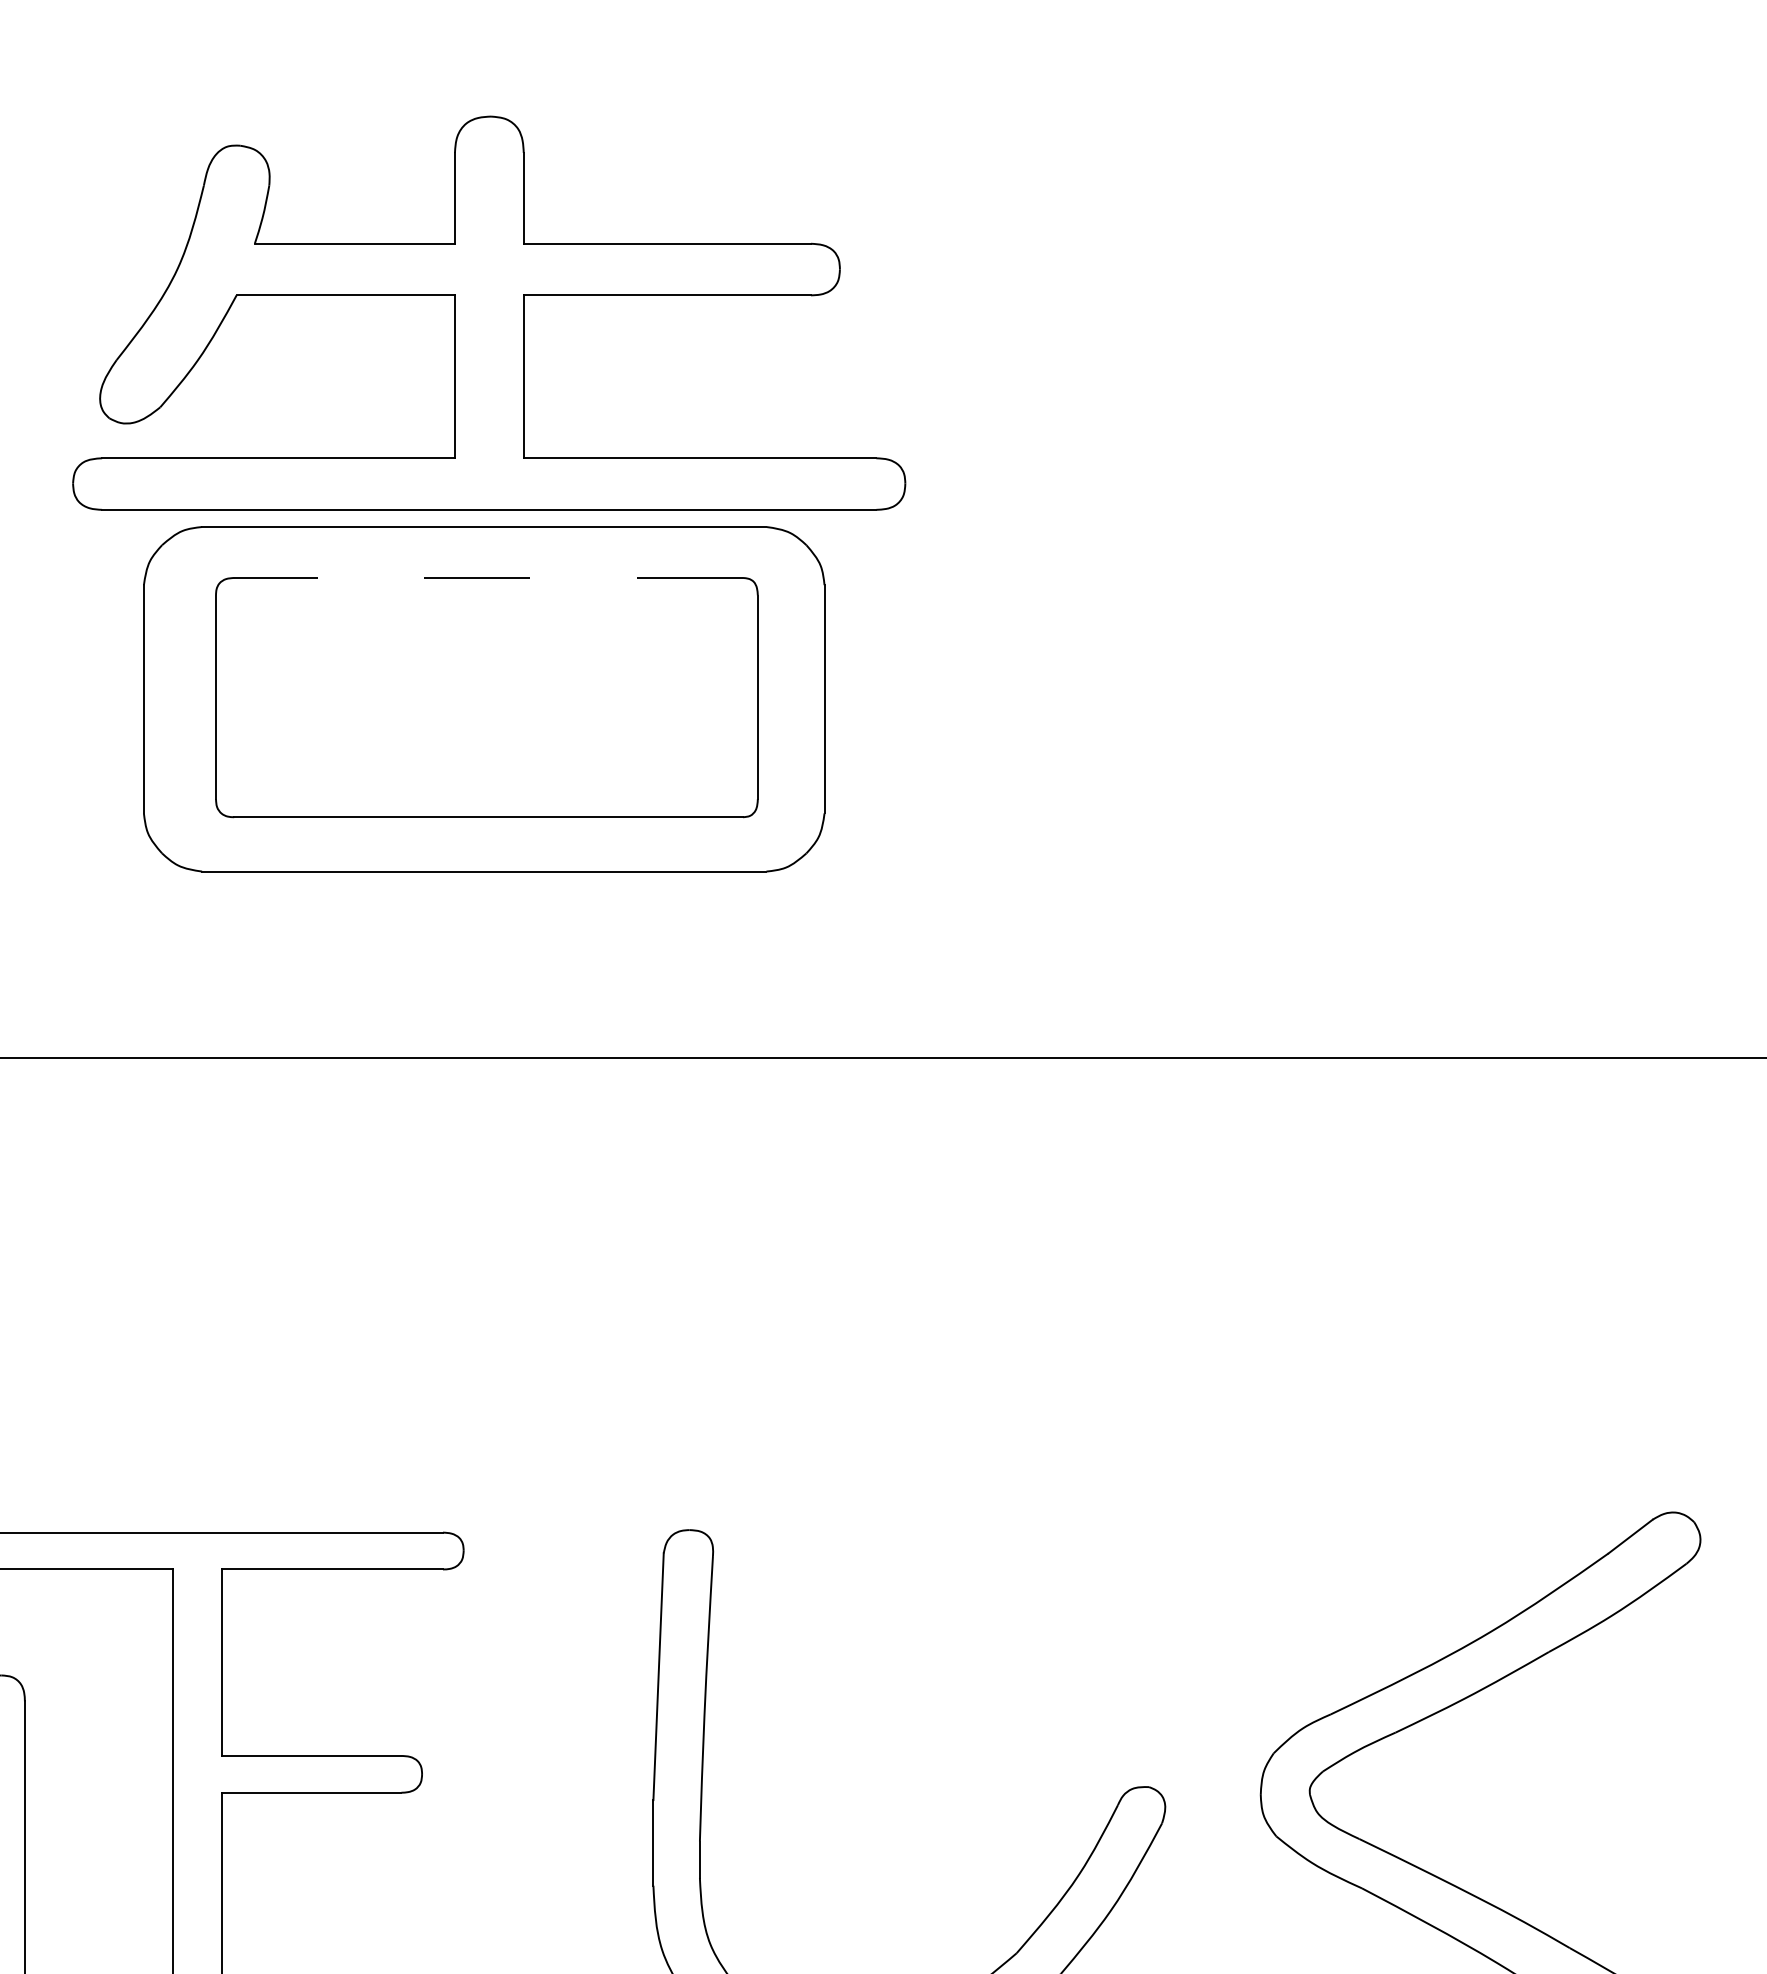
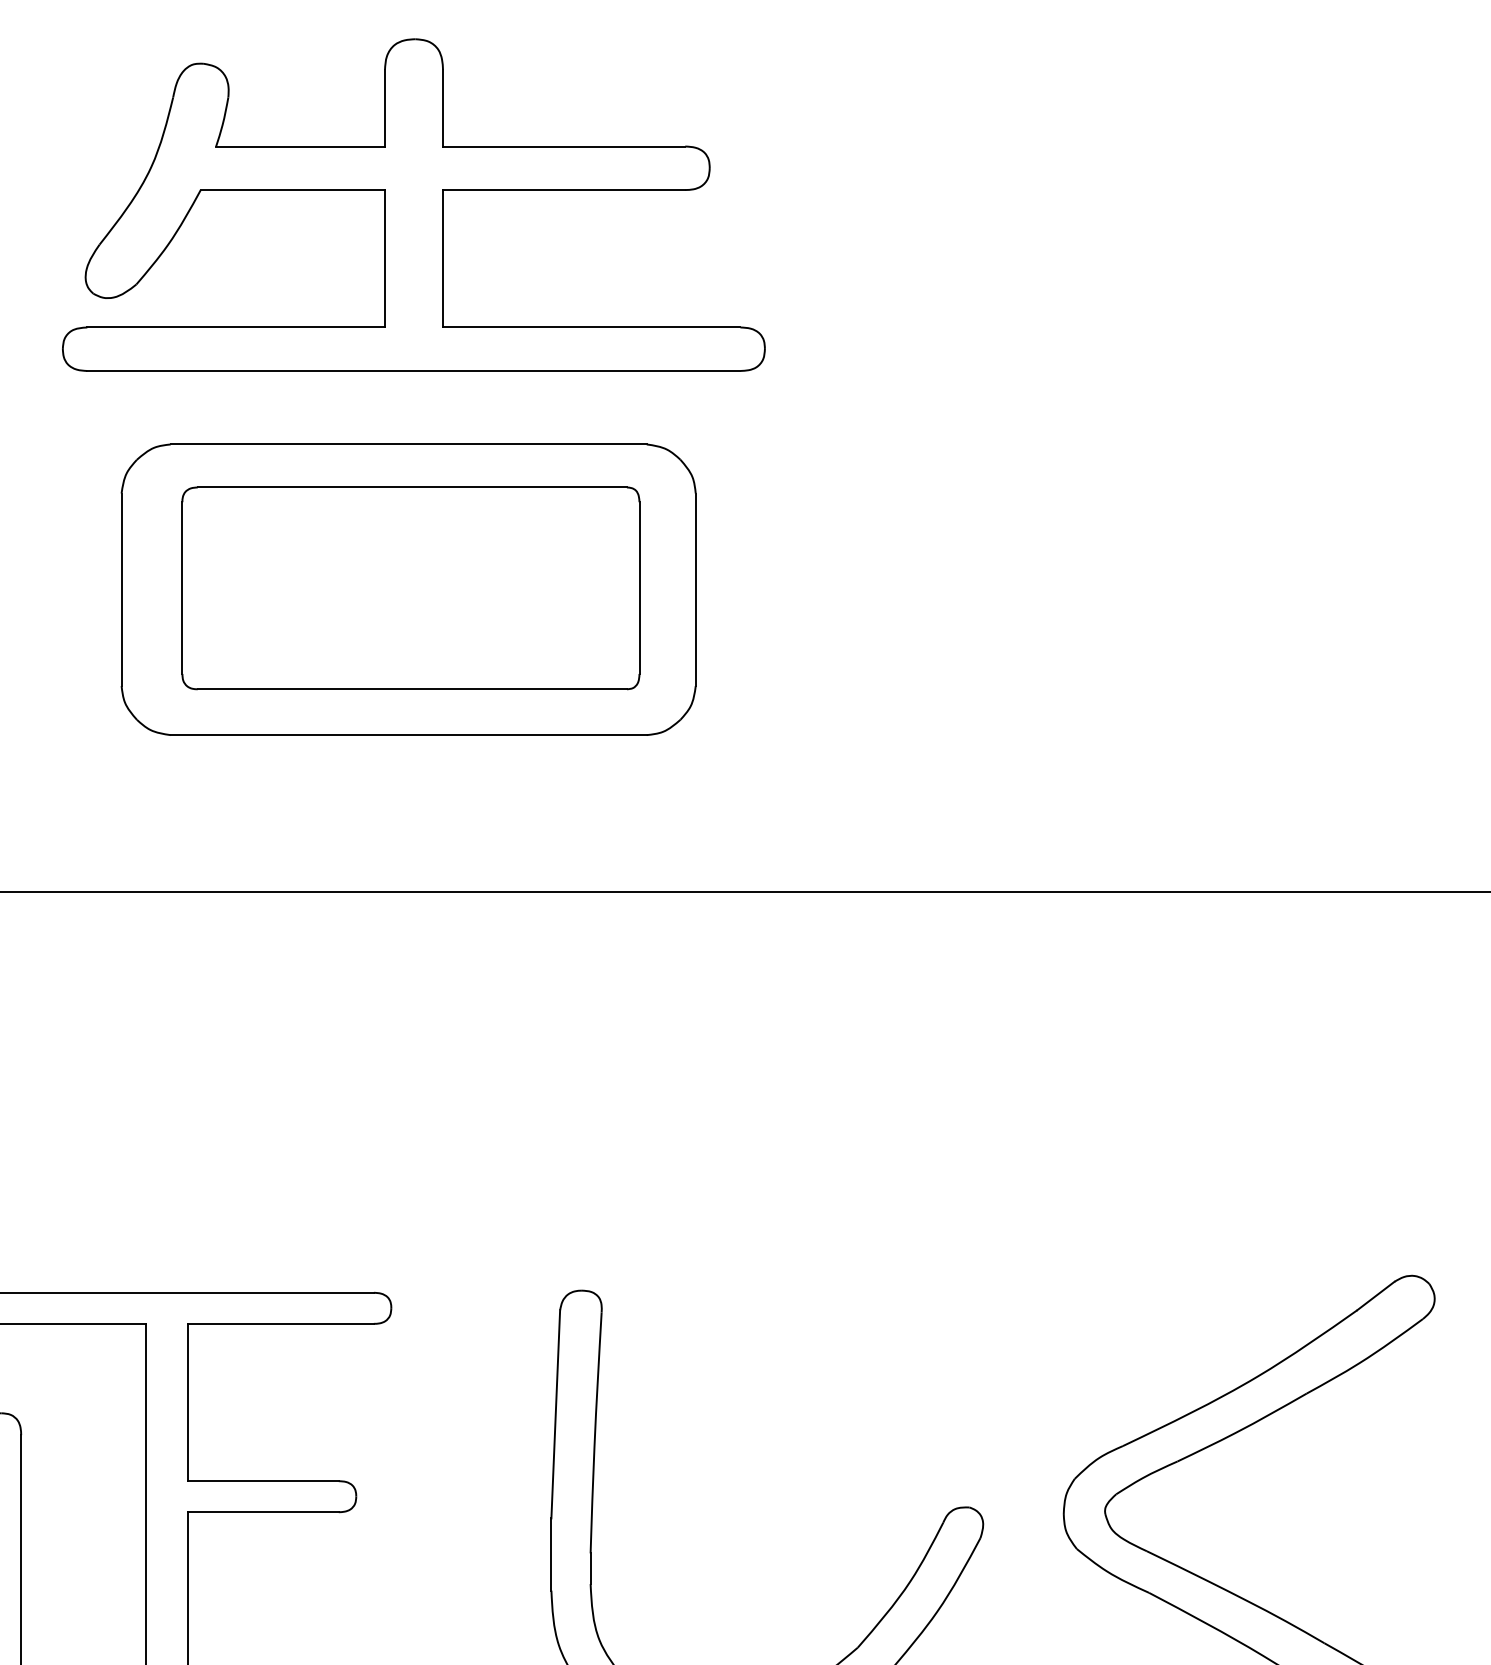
part: (488, 312) -> (413, 204), moved
line: (488, 578) -> (412, 487), dashed -> solid

